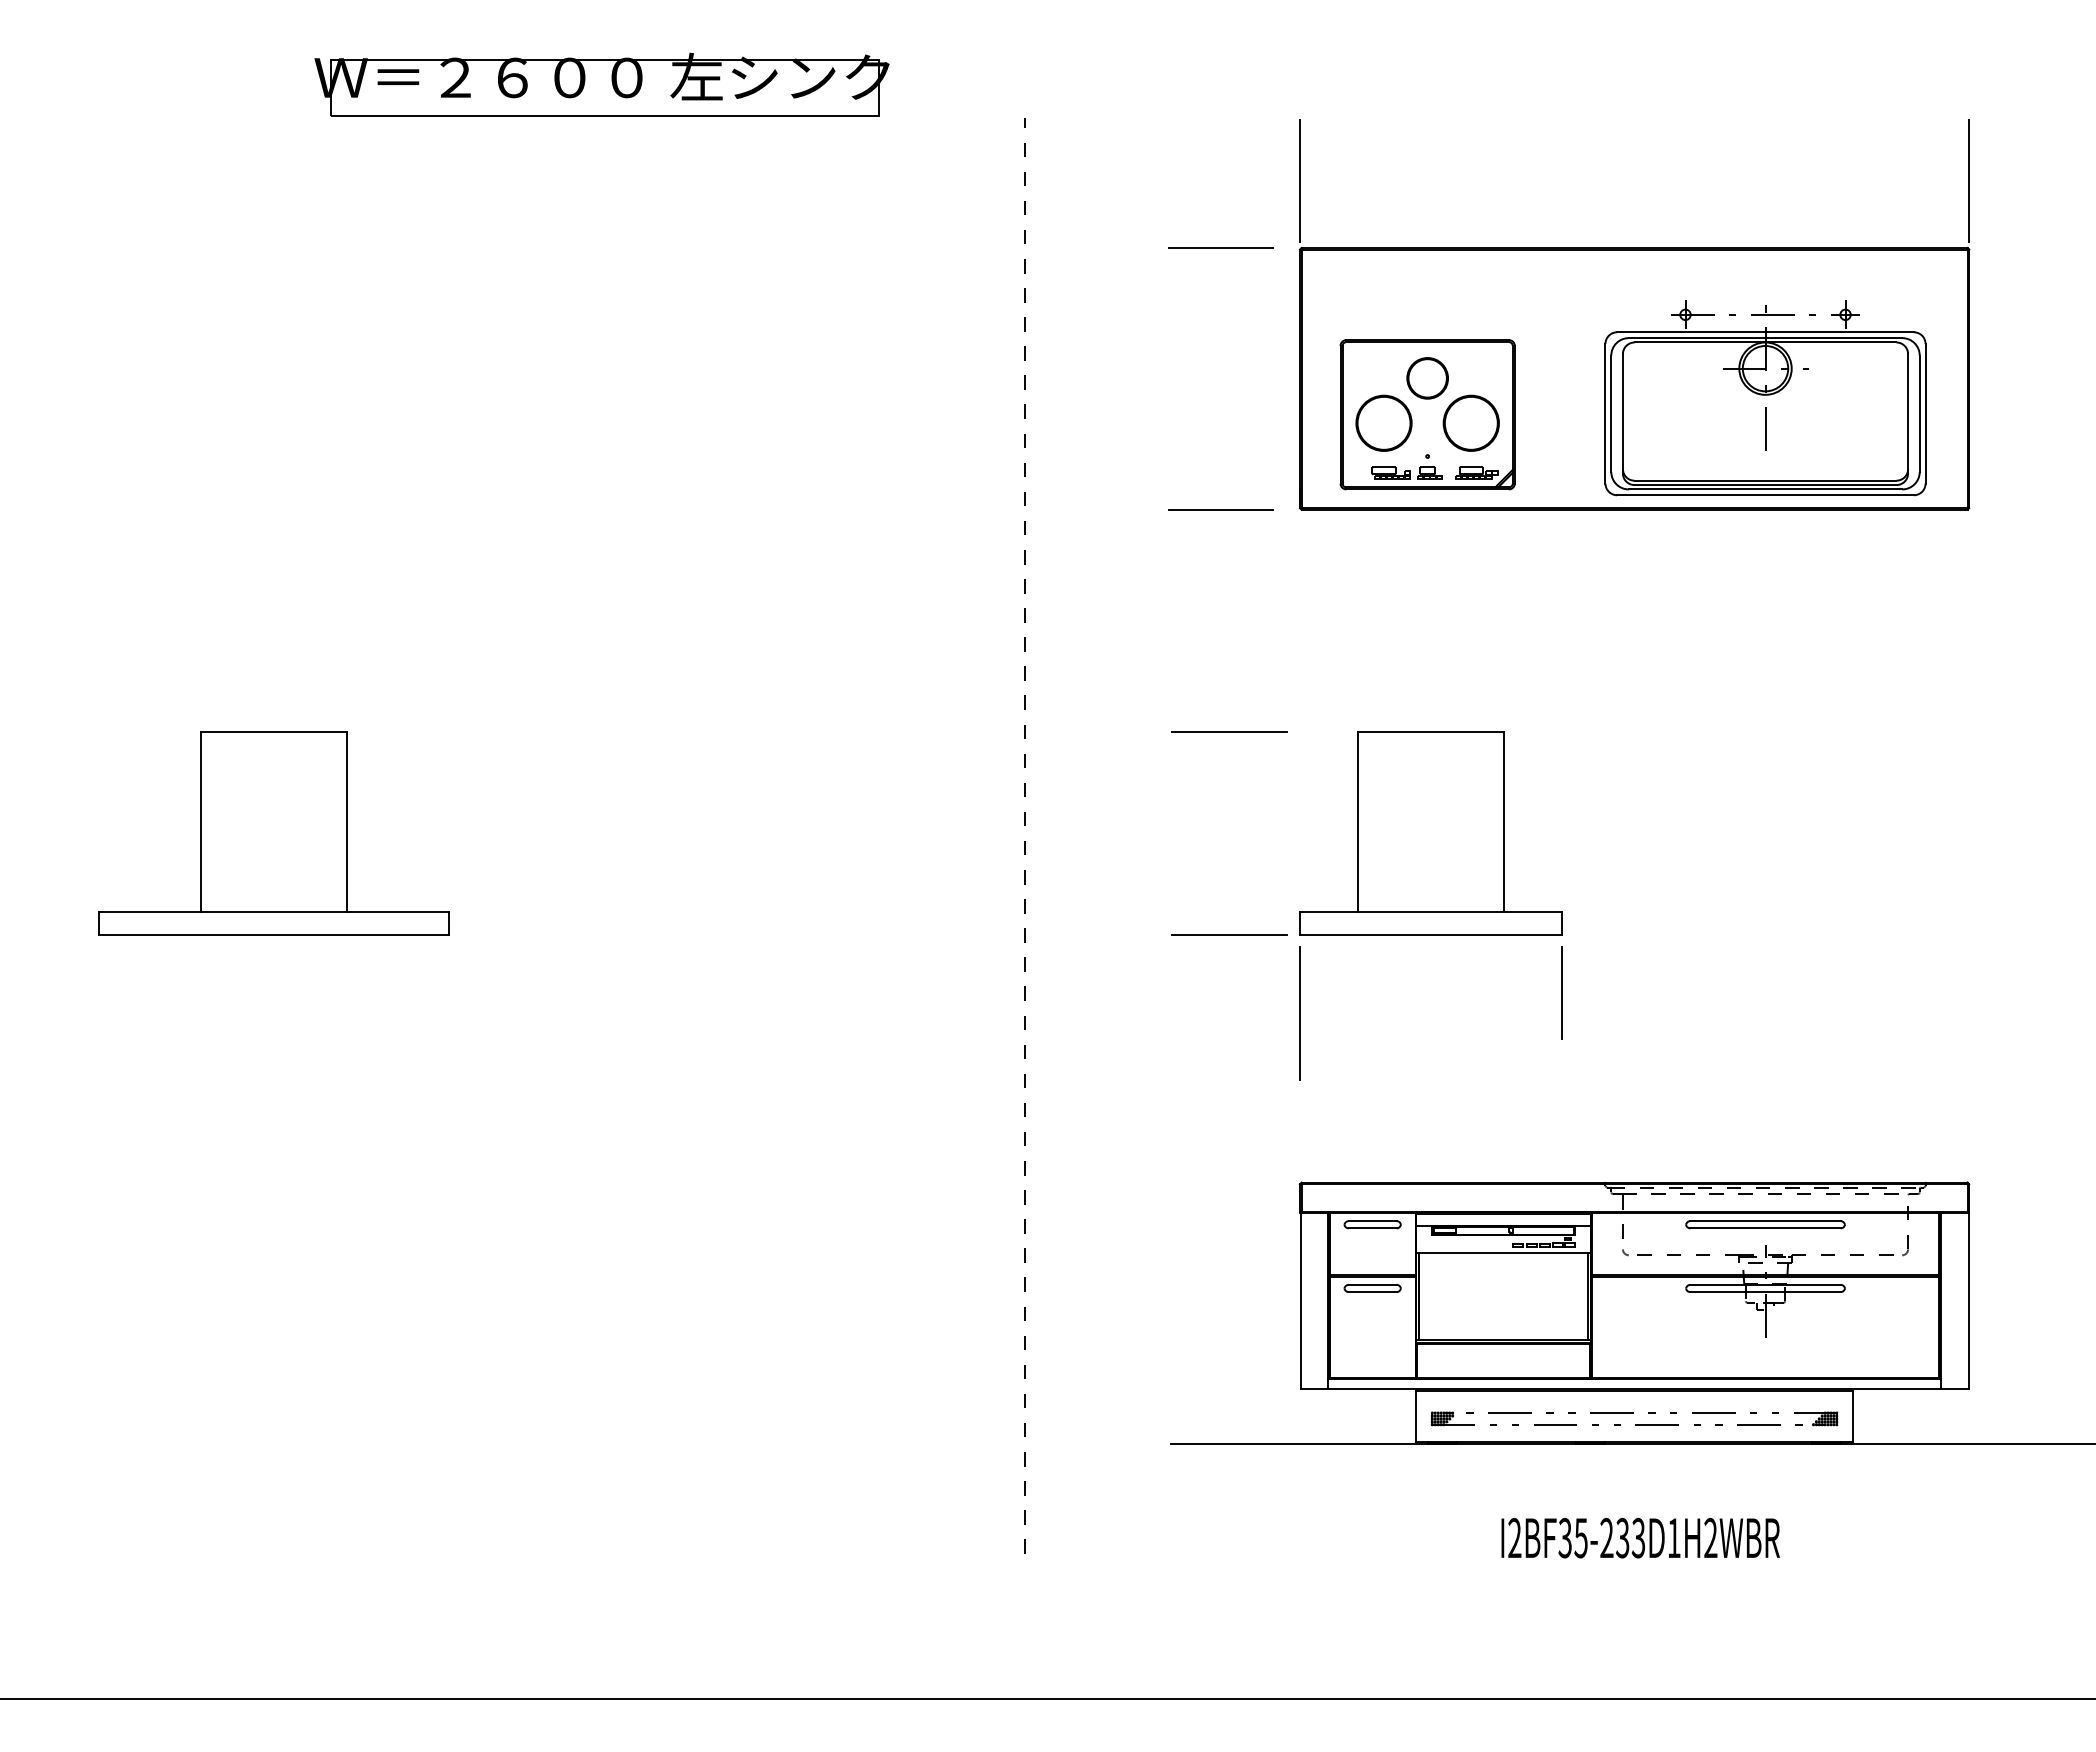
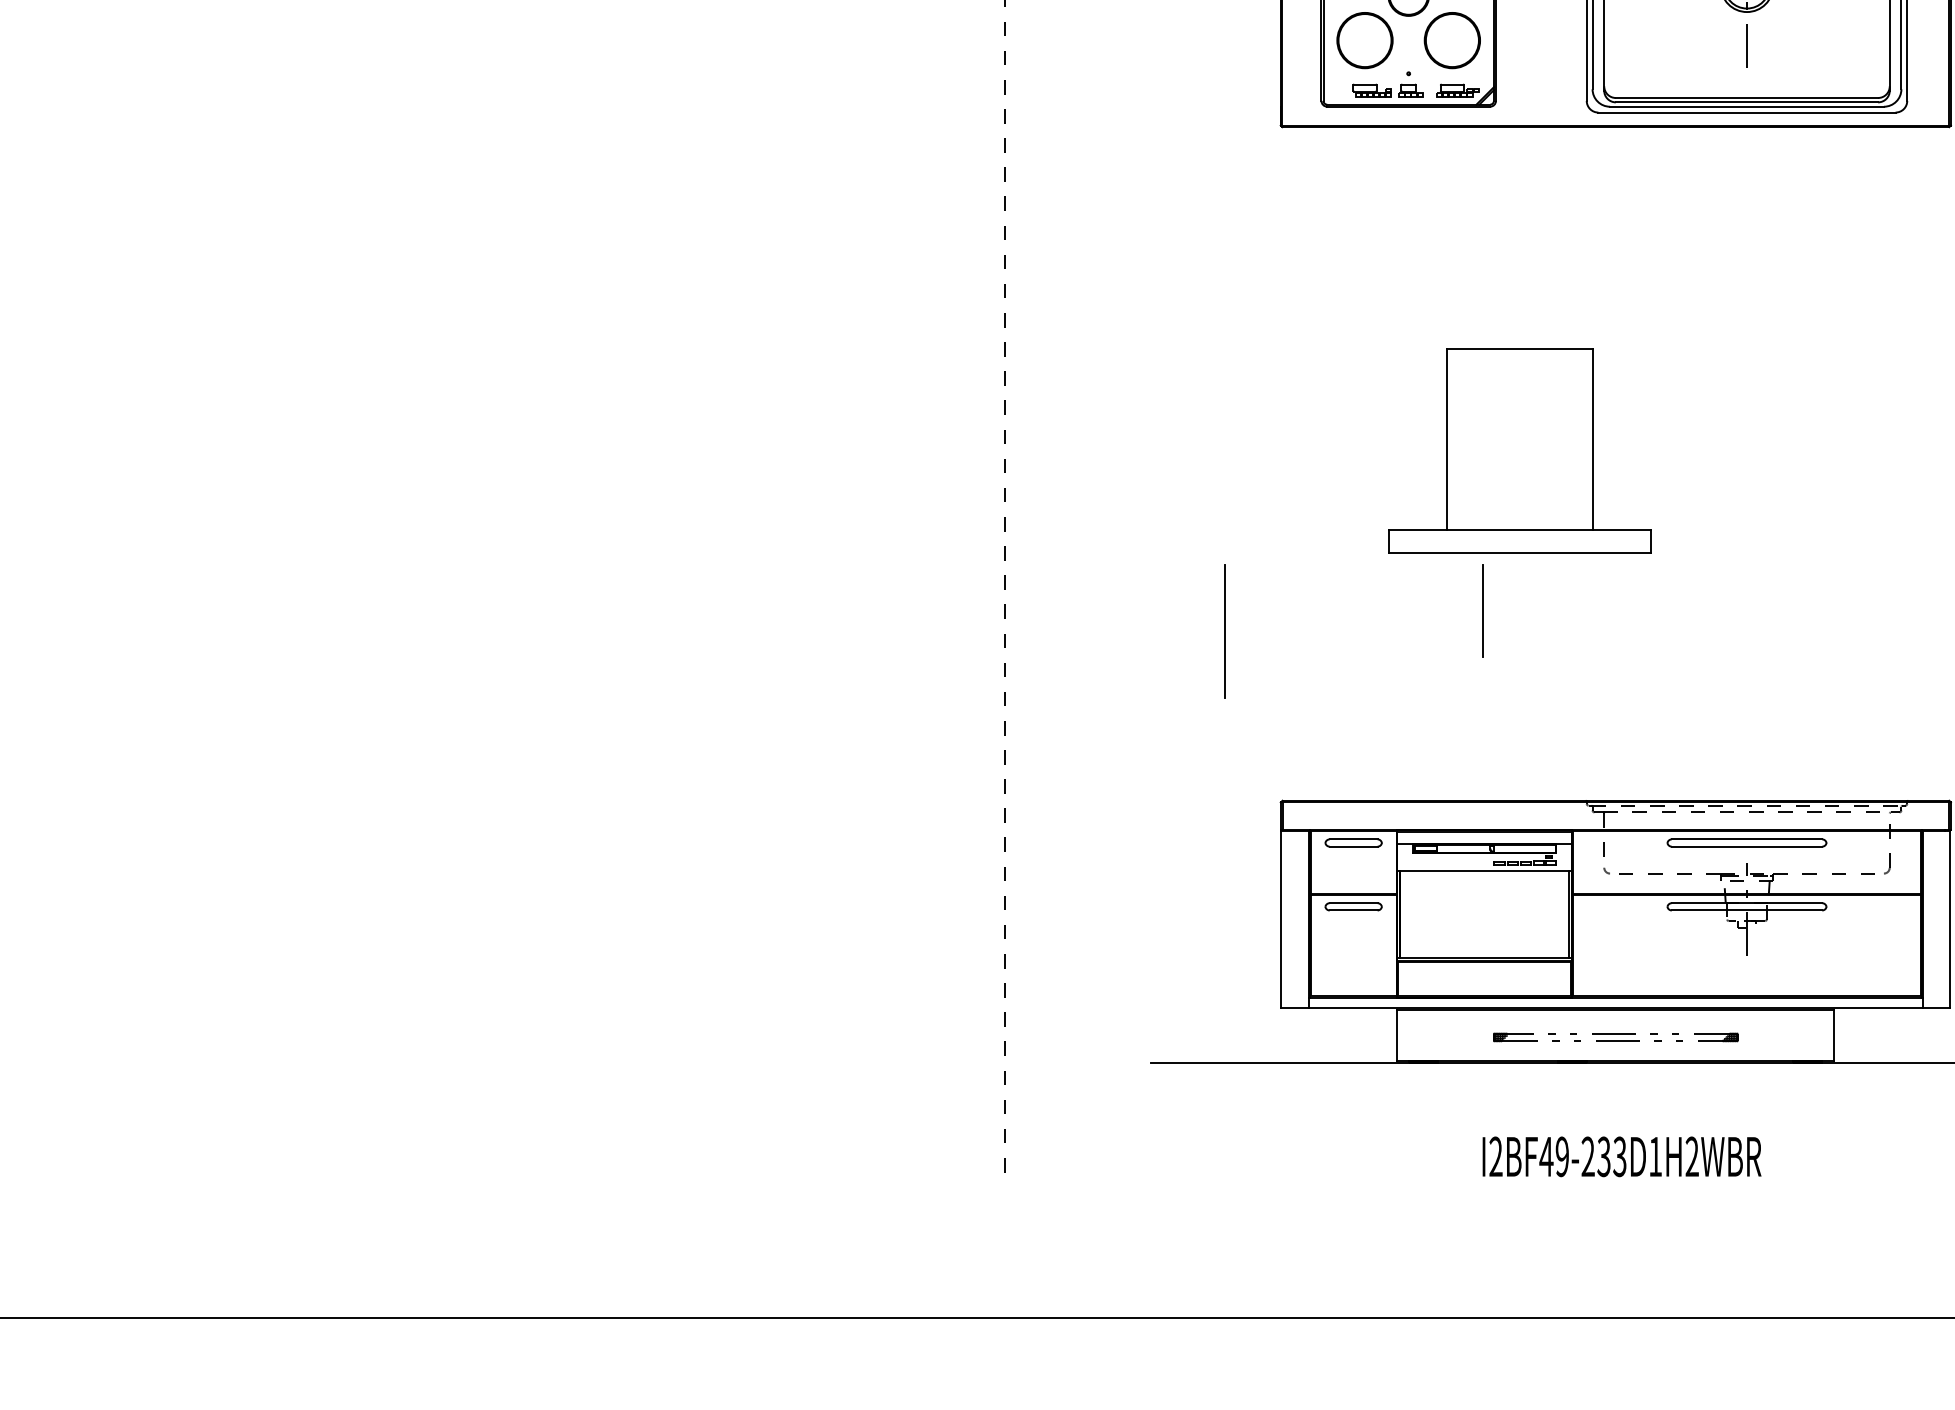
line: (1220, 509) -> (1201, 126), removed
line: (1228, 731) -> (1209, 349), removed
part: (273, 833) -> (253, 451), removed
part: (1430, 833) -> (1519, 451), moved
line: (1228, 935) -> (1209, 553), removed
line: (1561, 992) -> (1482, 610), moved
line: (1299, 1013) -> (1224, 631), moved
part: (1634, 1418) -> (1615, 1037), size x0.6
text: (1572, 1537) -> (1553, 1156), I2BF35-233D1H2WBR -> I2BF49-233D1H2WBR

